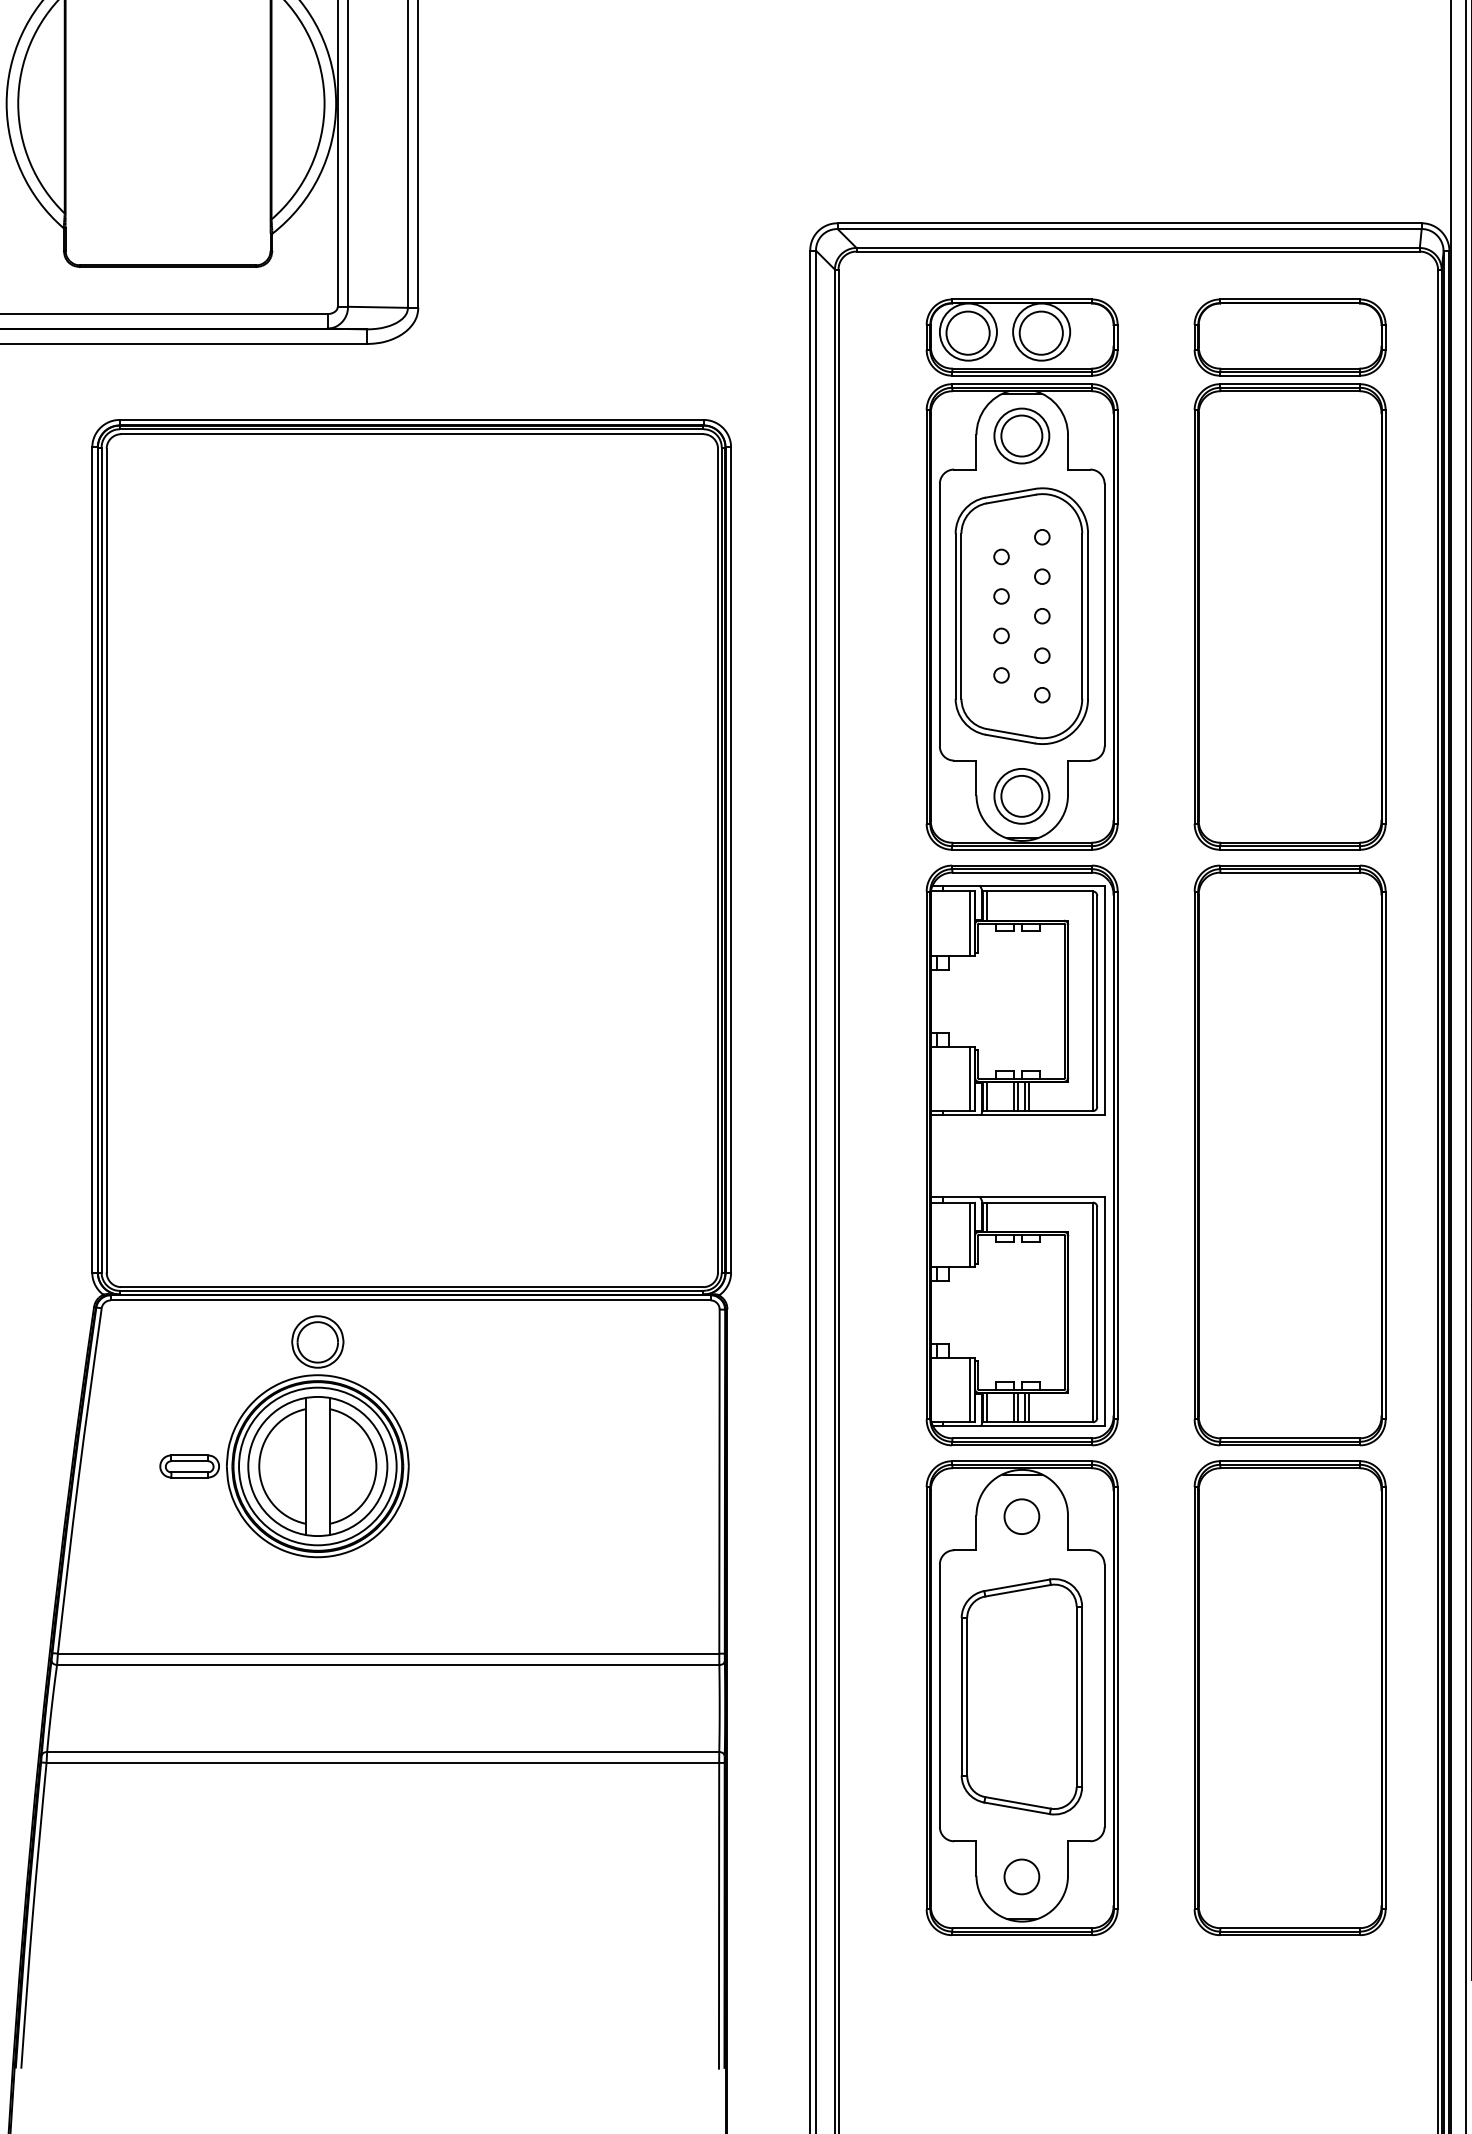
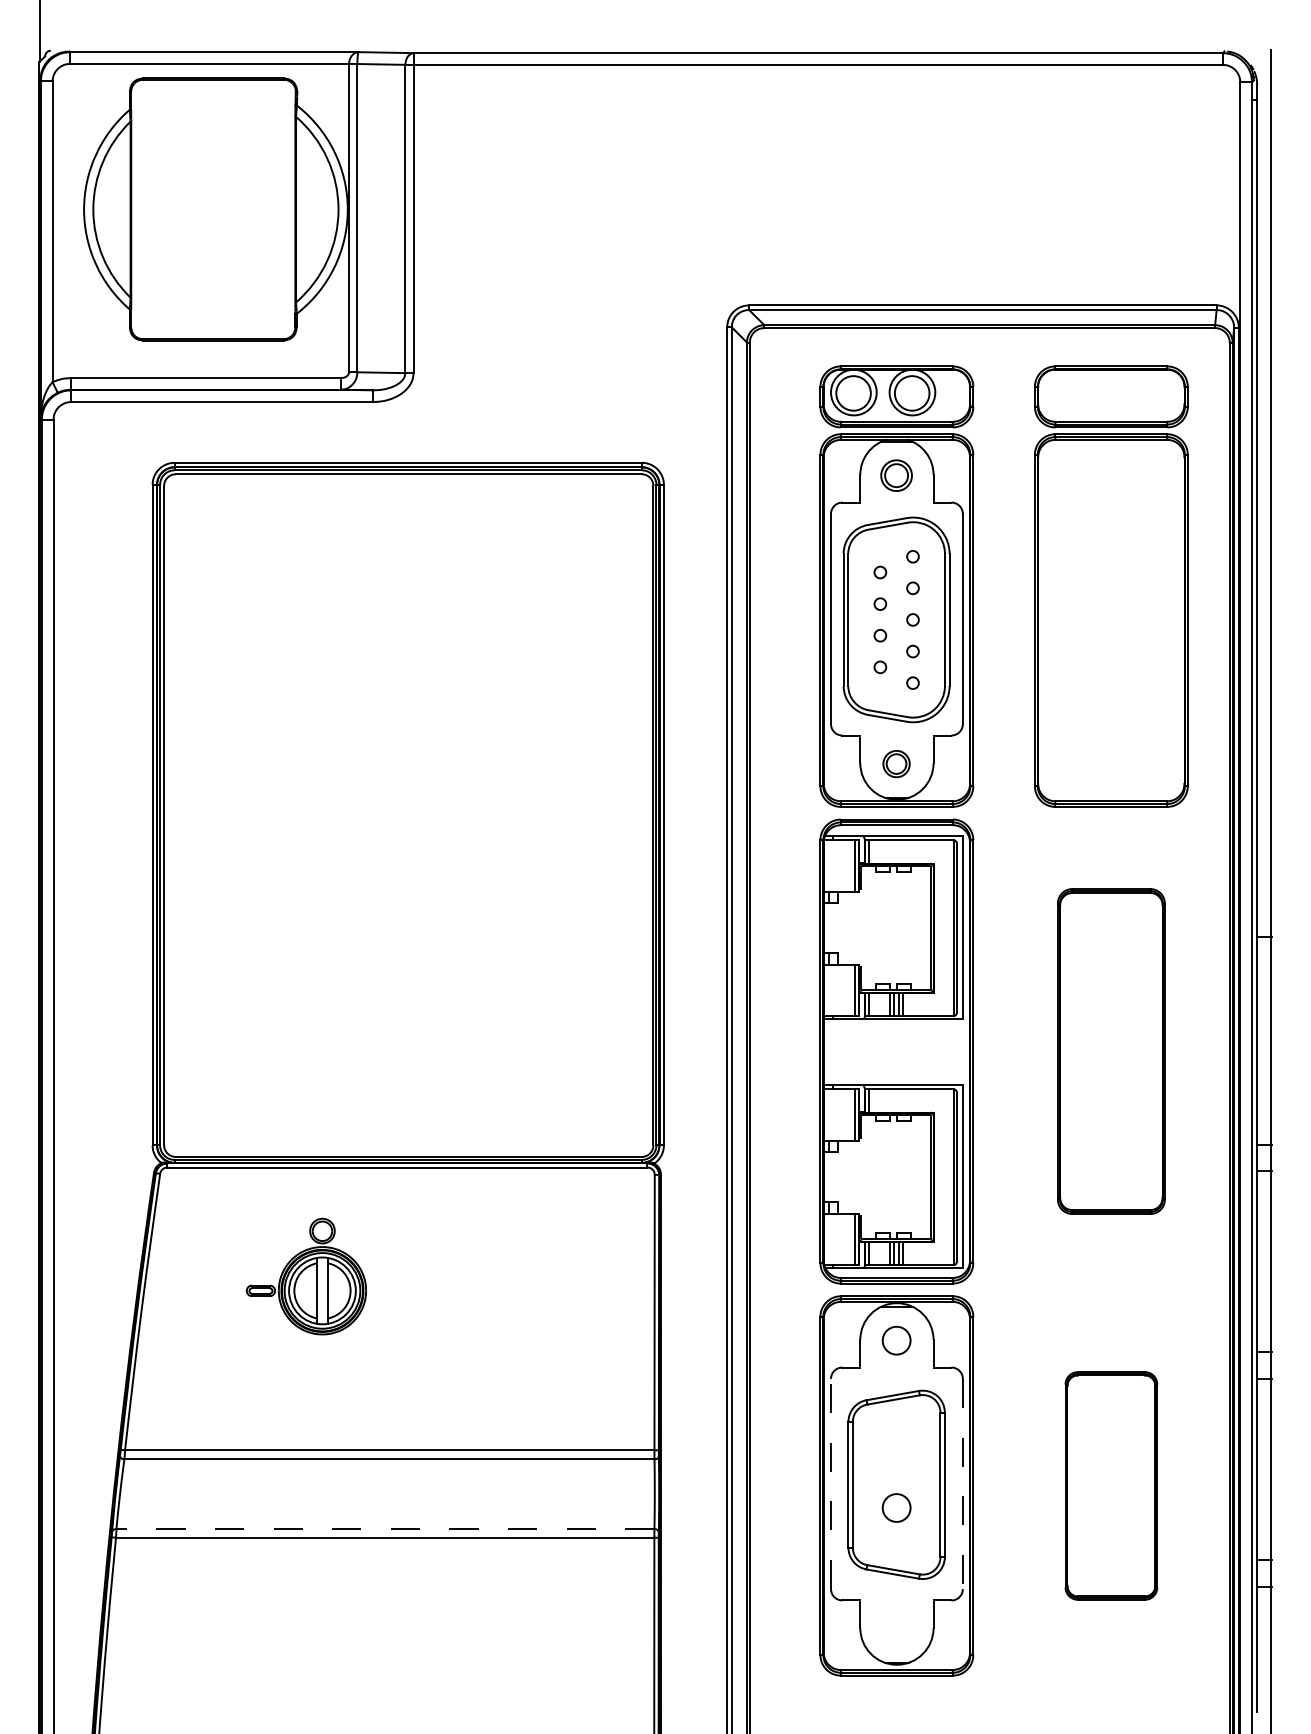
part: (1021, 435) -> (896, 475), size x0.7
part: (1021, 795) -> (896, 763), size x0.6
part: (1290, 1155) -> (1111, 1051), size x0.7
part: (284, 1436) -> (306, 1276), size x0.6
line: (940, 1695) -> (831, 1483), solid -> dashed
line: (1104, 1696) -> (962, 1484), solid -> dashed
part: (1290, 1697) -> (1111, 1485), size x0.6
line: (383, 1752) -> (385, 1529), solid -> dashed
circle: (1021, 1876) -> (896, 1507), moved

